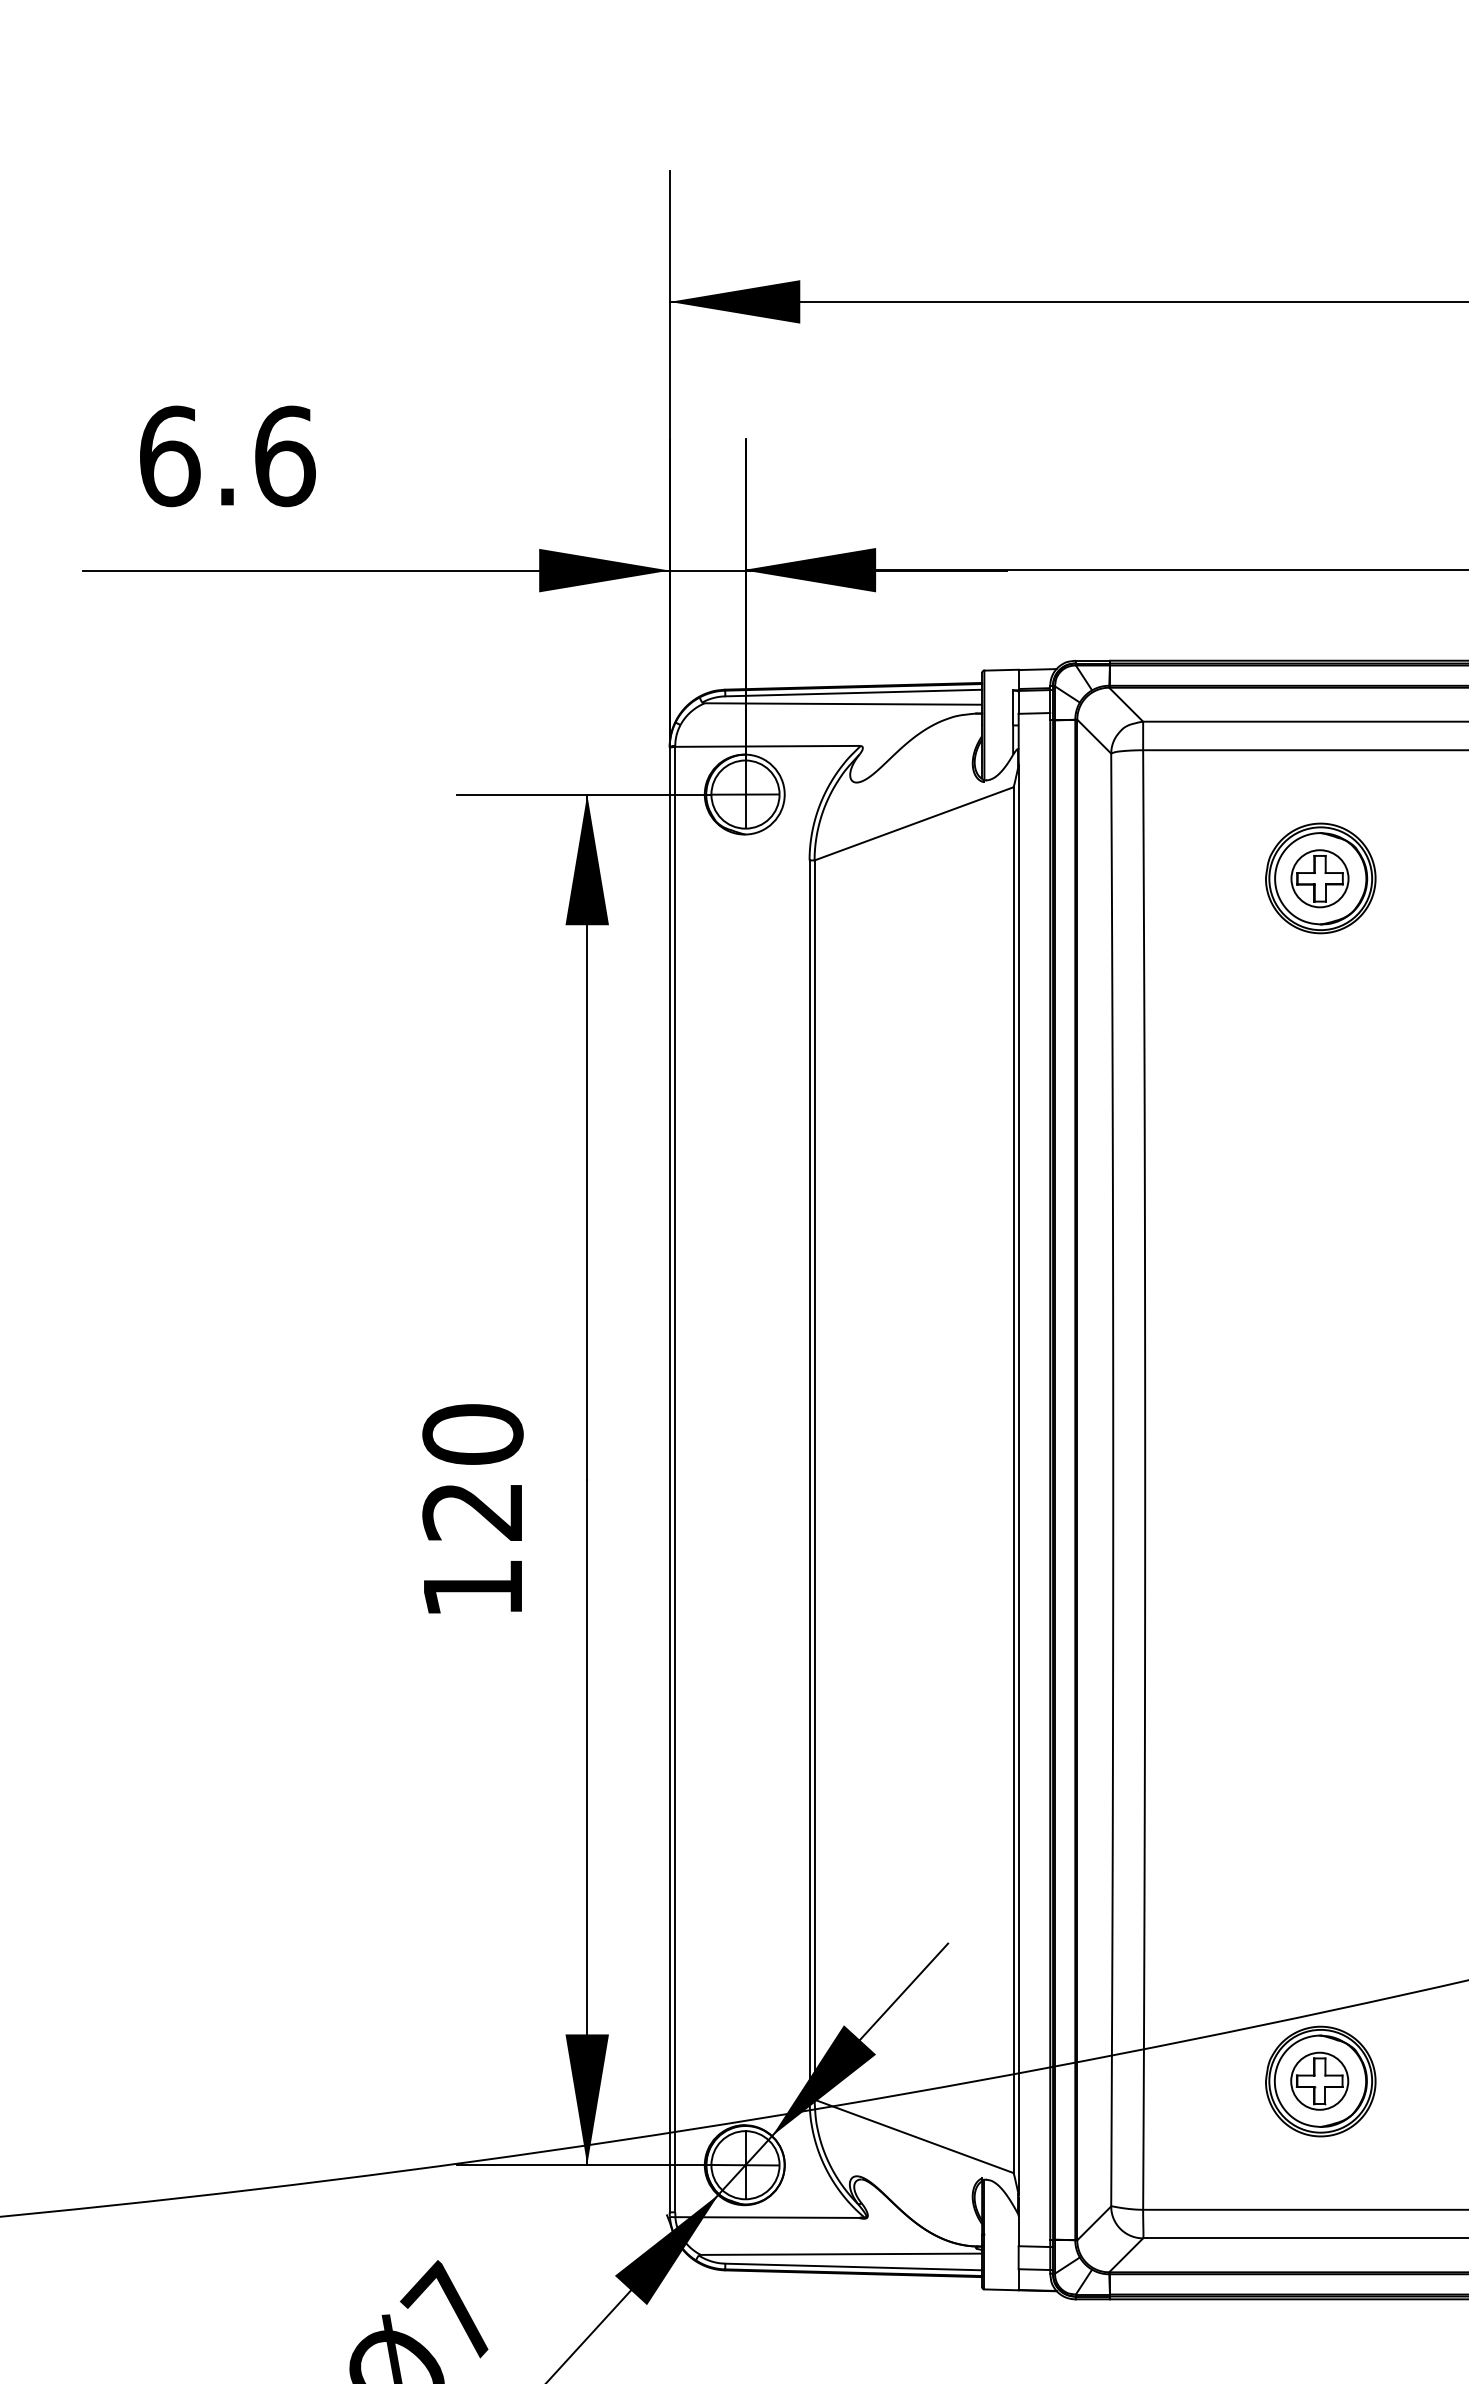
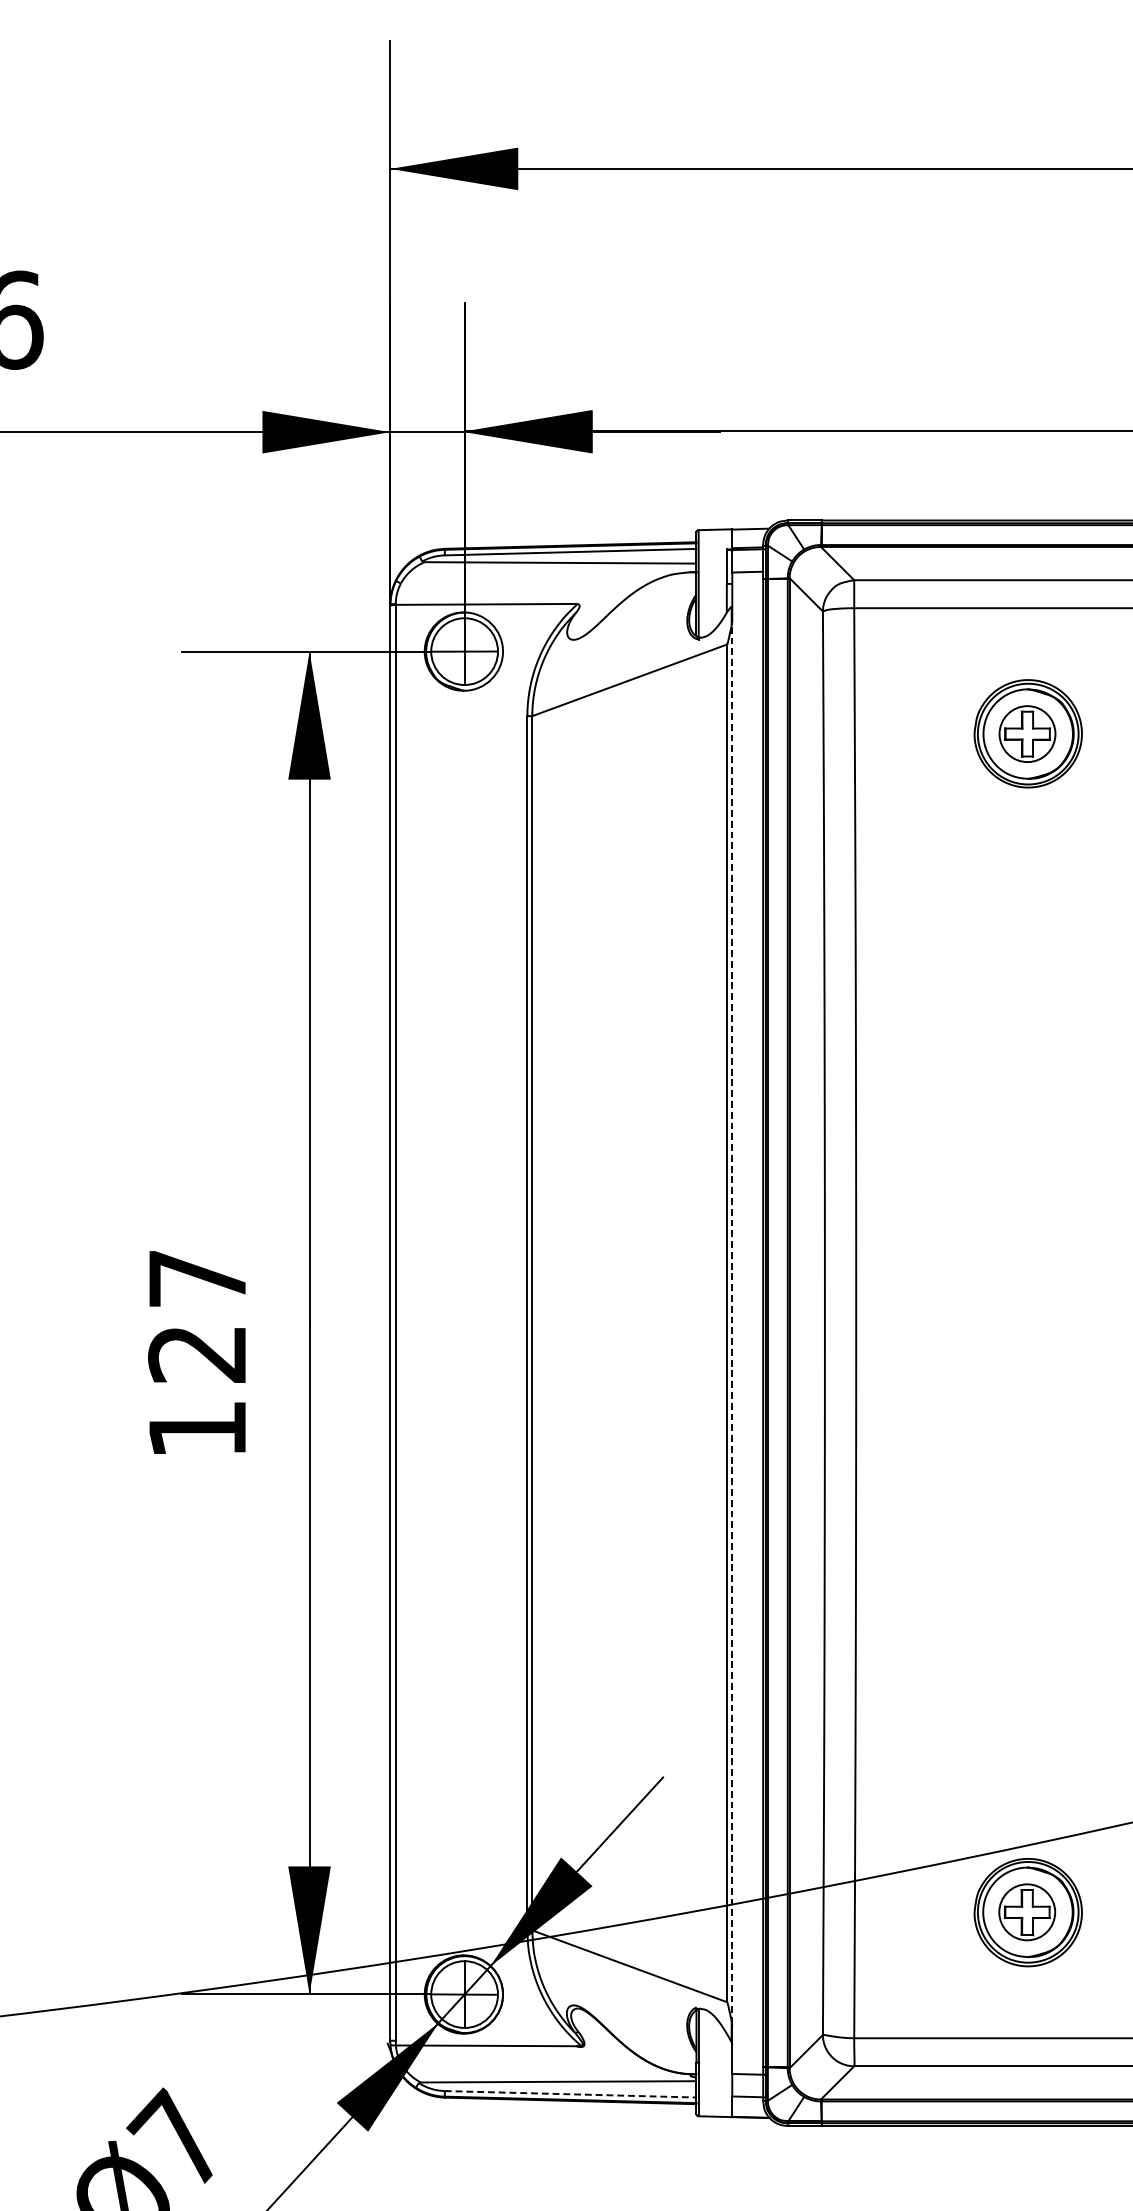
text: (472, 1434) -> (197, 1278), 120 -> 127
line: (1018, 1479) -> (732, 1322), solid -> dashed
line: (854, 2267) -> (571, 2094), solid -> dashed

